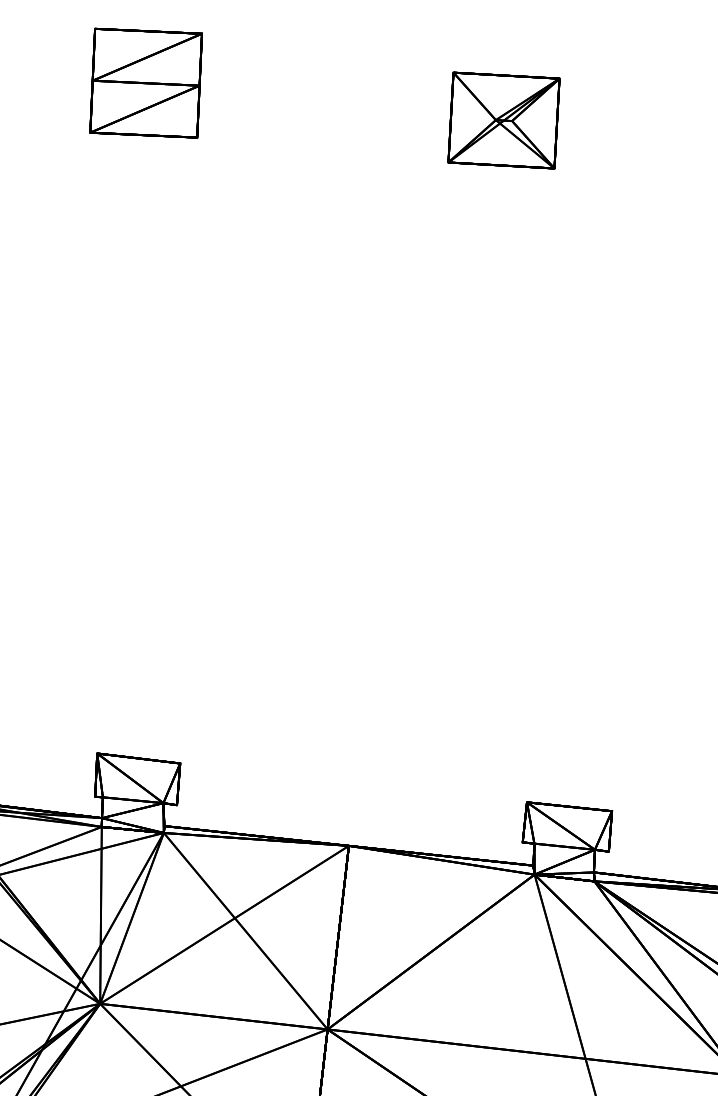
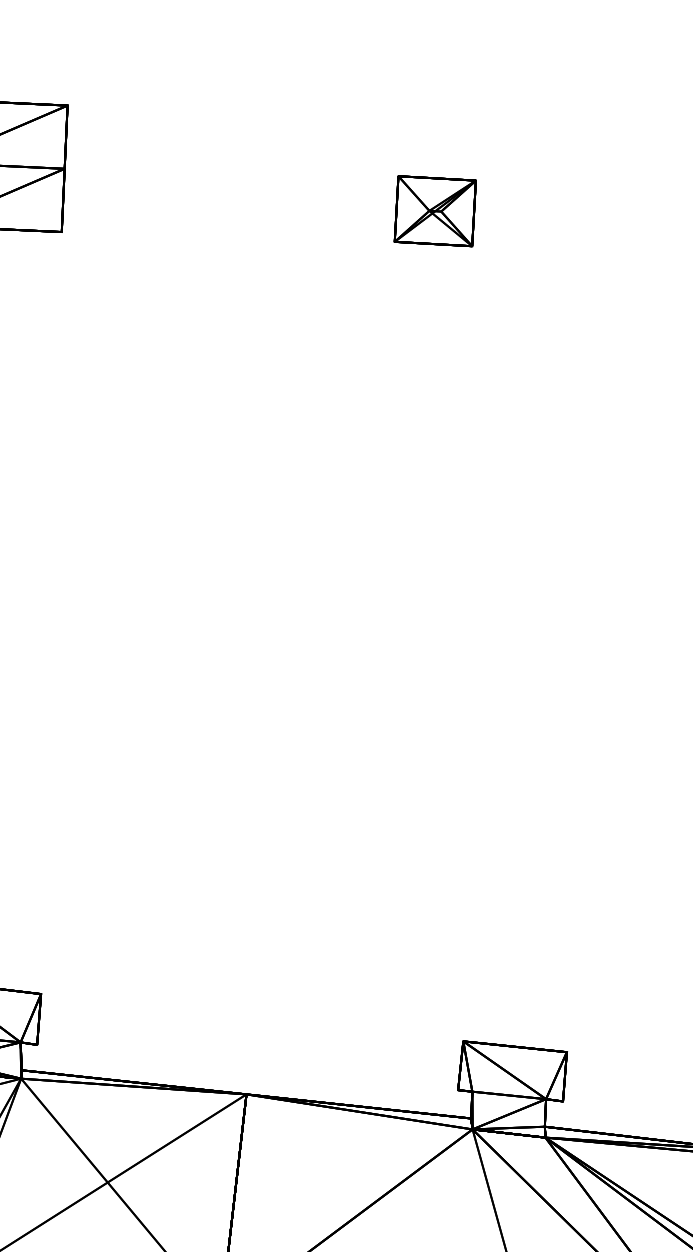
part: (503, 120) -> (434, 211), size x0.6

